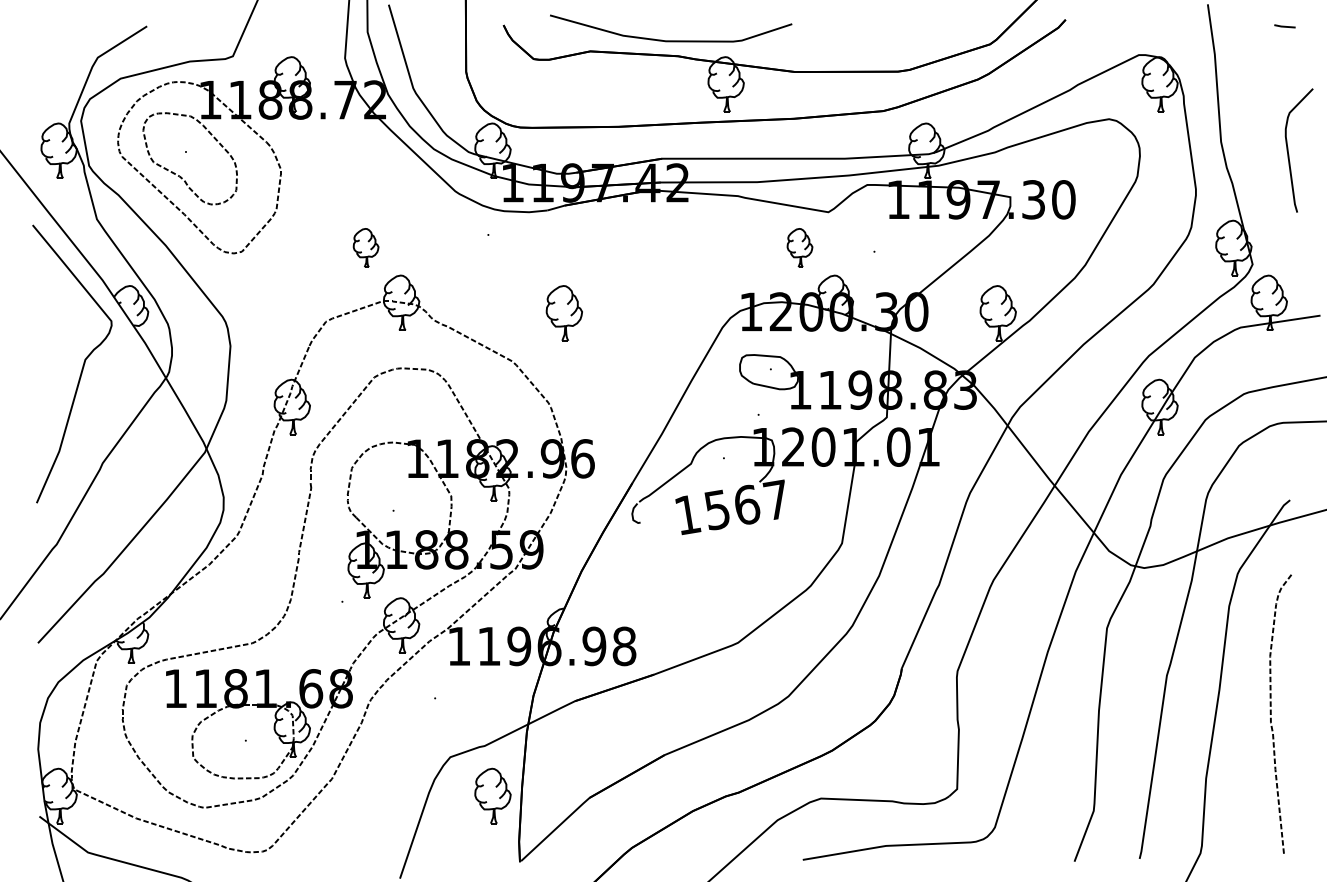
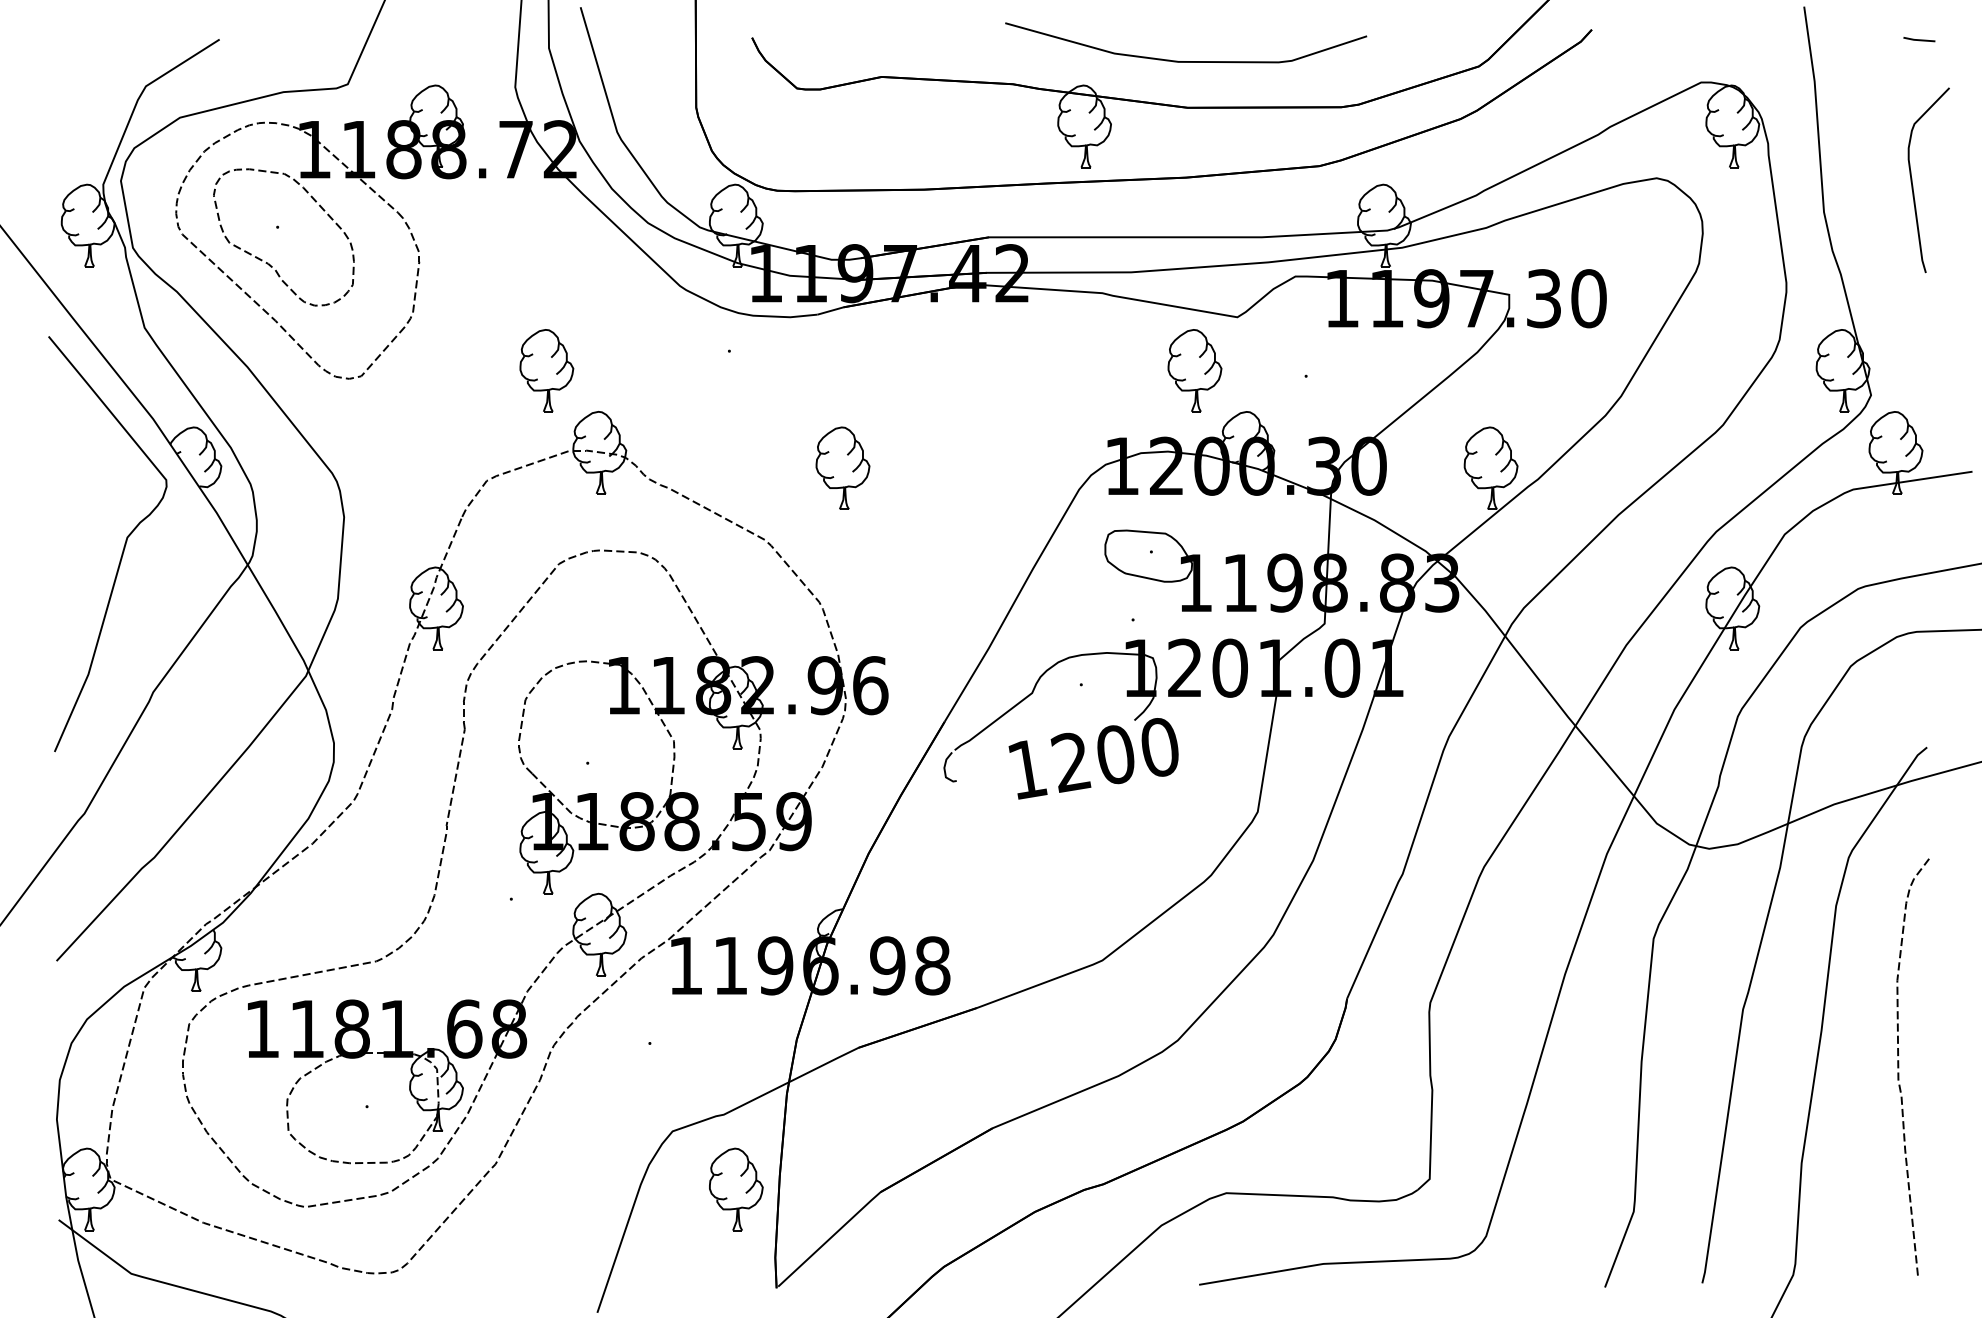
curve: (671, 40) -> (1186, 60), moved
curve: (1289, 154) -> (1914, 186), moved
part: (365, 247) -> (545, 369), size x1.43
part: (799, 247) -> (1194, 369), size x1.43
text: (745, 504) -> (1113, 753), 1567 -> 1200

